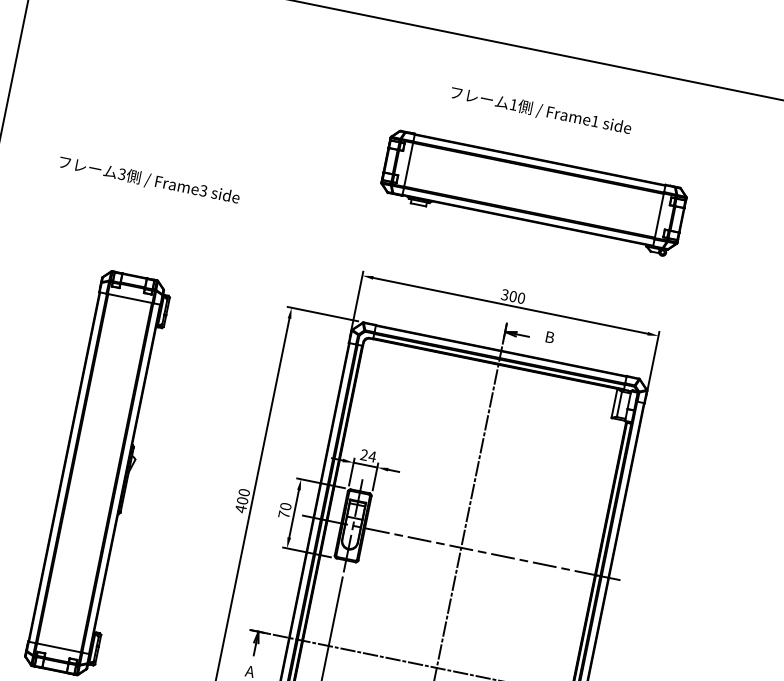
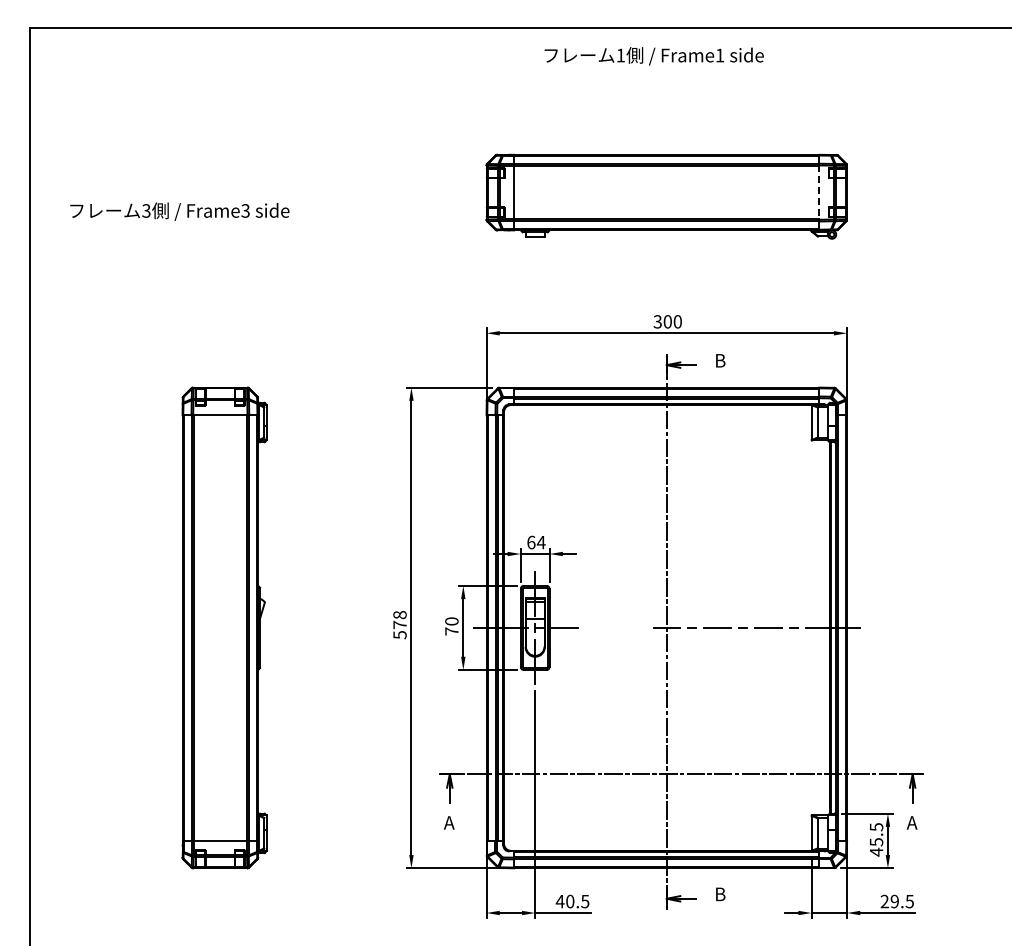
text: (540, 111) -> (653, 56), moved
text: (149, 180) -> (179, 211), moved
line: (659, 216) -> (819, 193), solid -> dashed
text: (364, 455) -> (531, 542), 24 -> 64
text: (242, 500) -> (399, 624), 400 -> 578
line: (419, 538) -> (615, 627), removed

